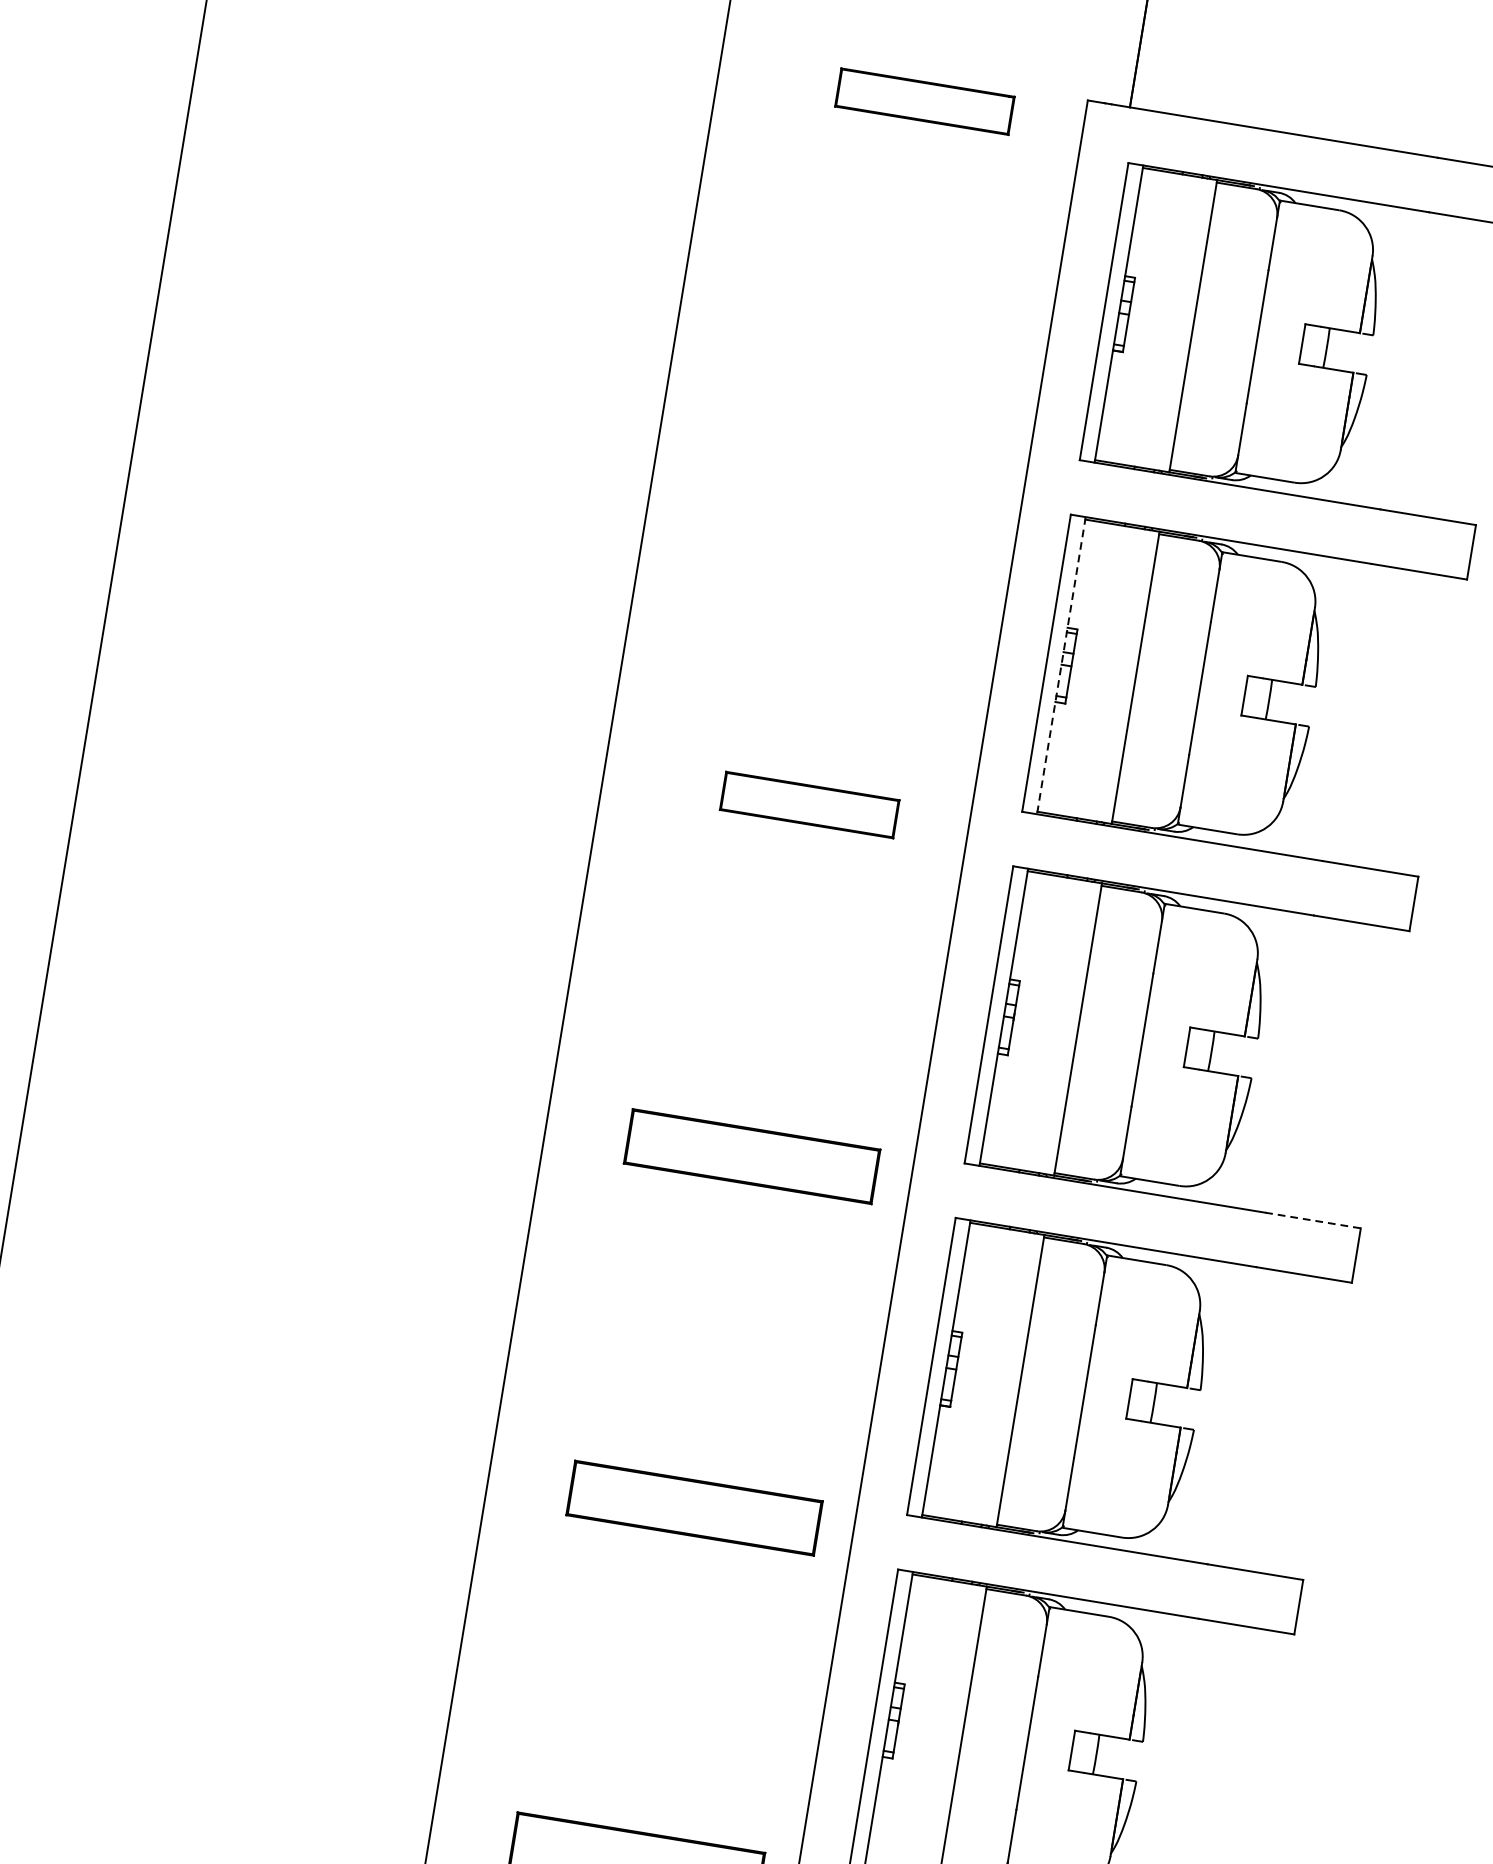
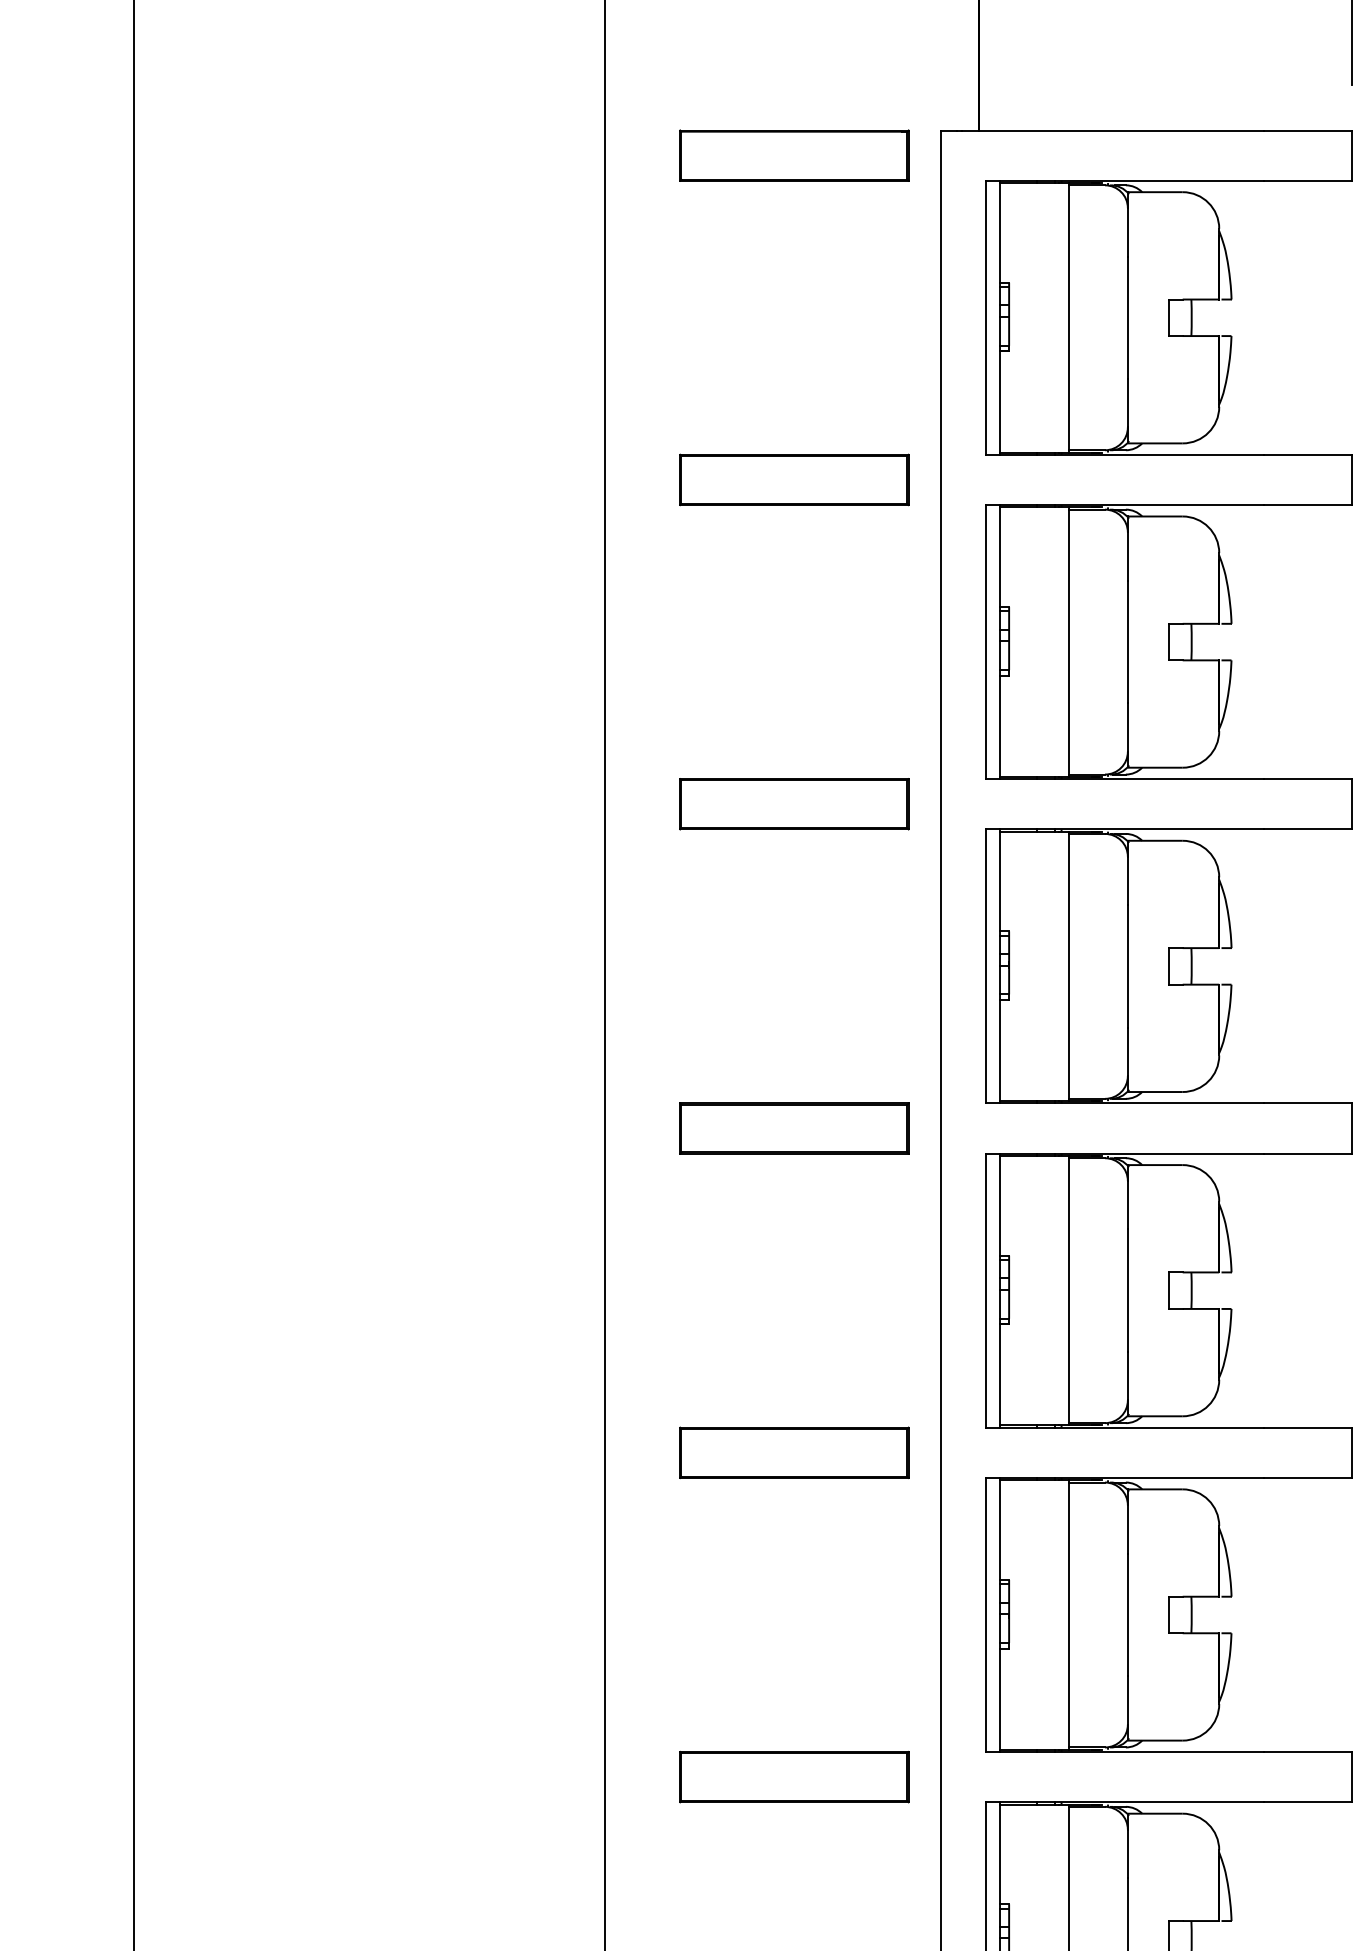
part: (924, 101) -> (794, 155), size x1.43
part: (867, 452) -> (794, 479), added
line: (1060, 666) -> (999, 642), dashed -> solid
part: (809, 805) -> (794, 804), size x1.43
line: (1313, 1220) -> (1308, 1103), dashed -> solid

